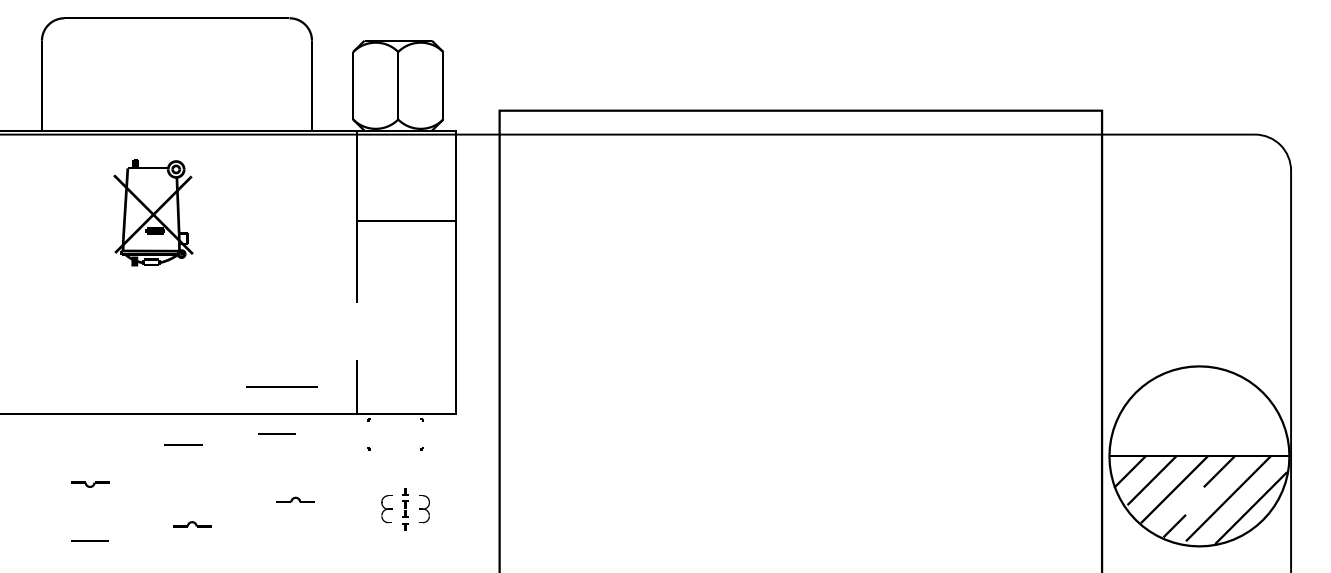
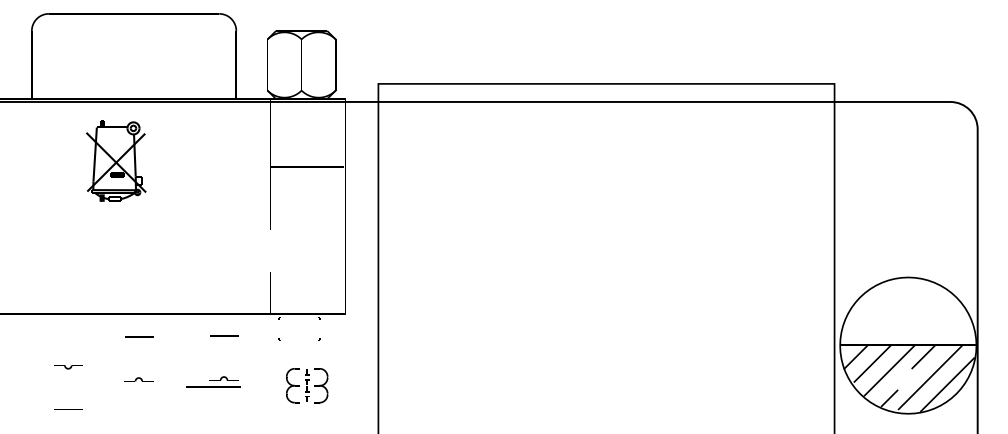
line: (281, 386) -> (213, 386), moved
line: (276, 433) -> (223, 335), moved
part: (386, 508) -> (292, 385), size x1.67
part: (424, 508) -> (321, 385), size x1.67
part: (192, 524) -> (139, 379), moved

